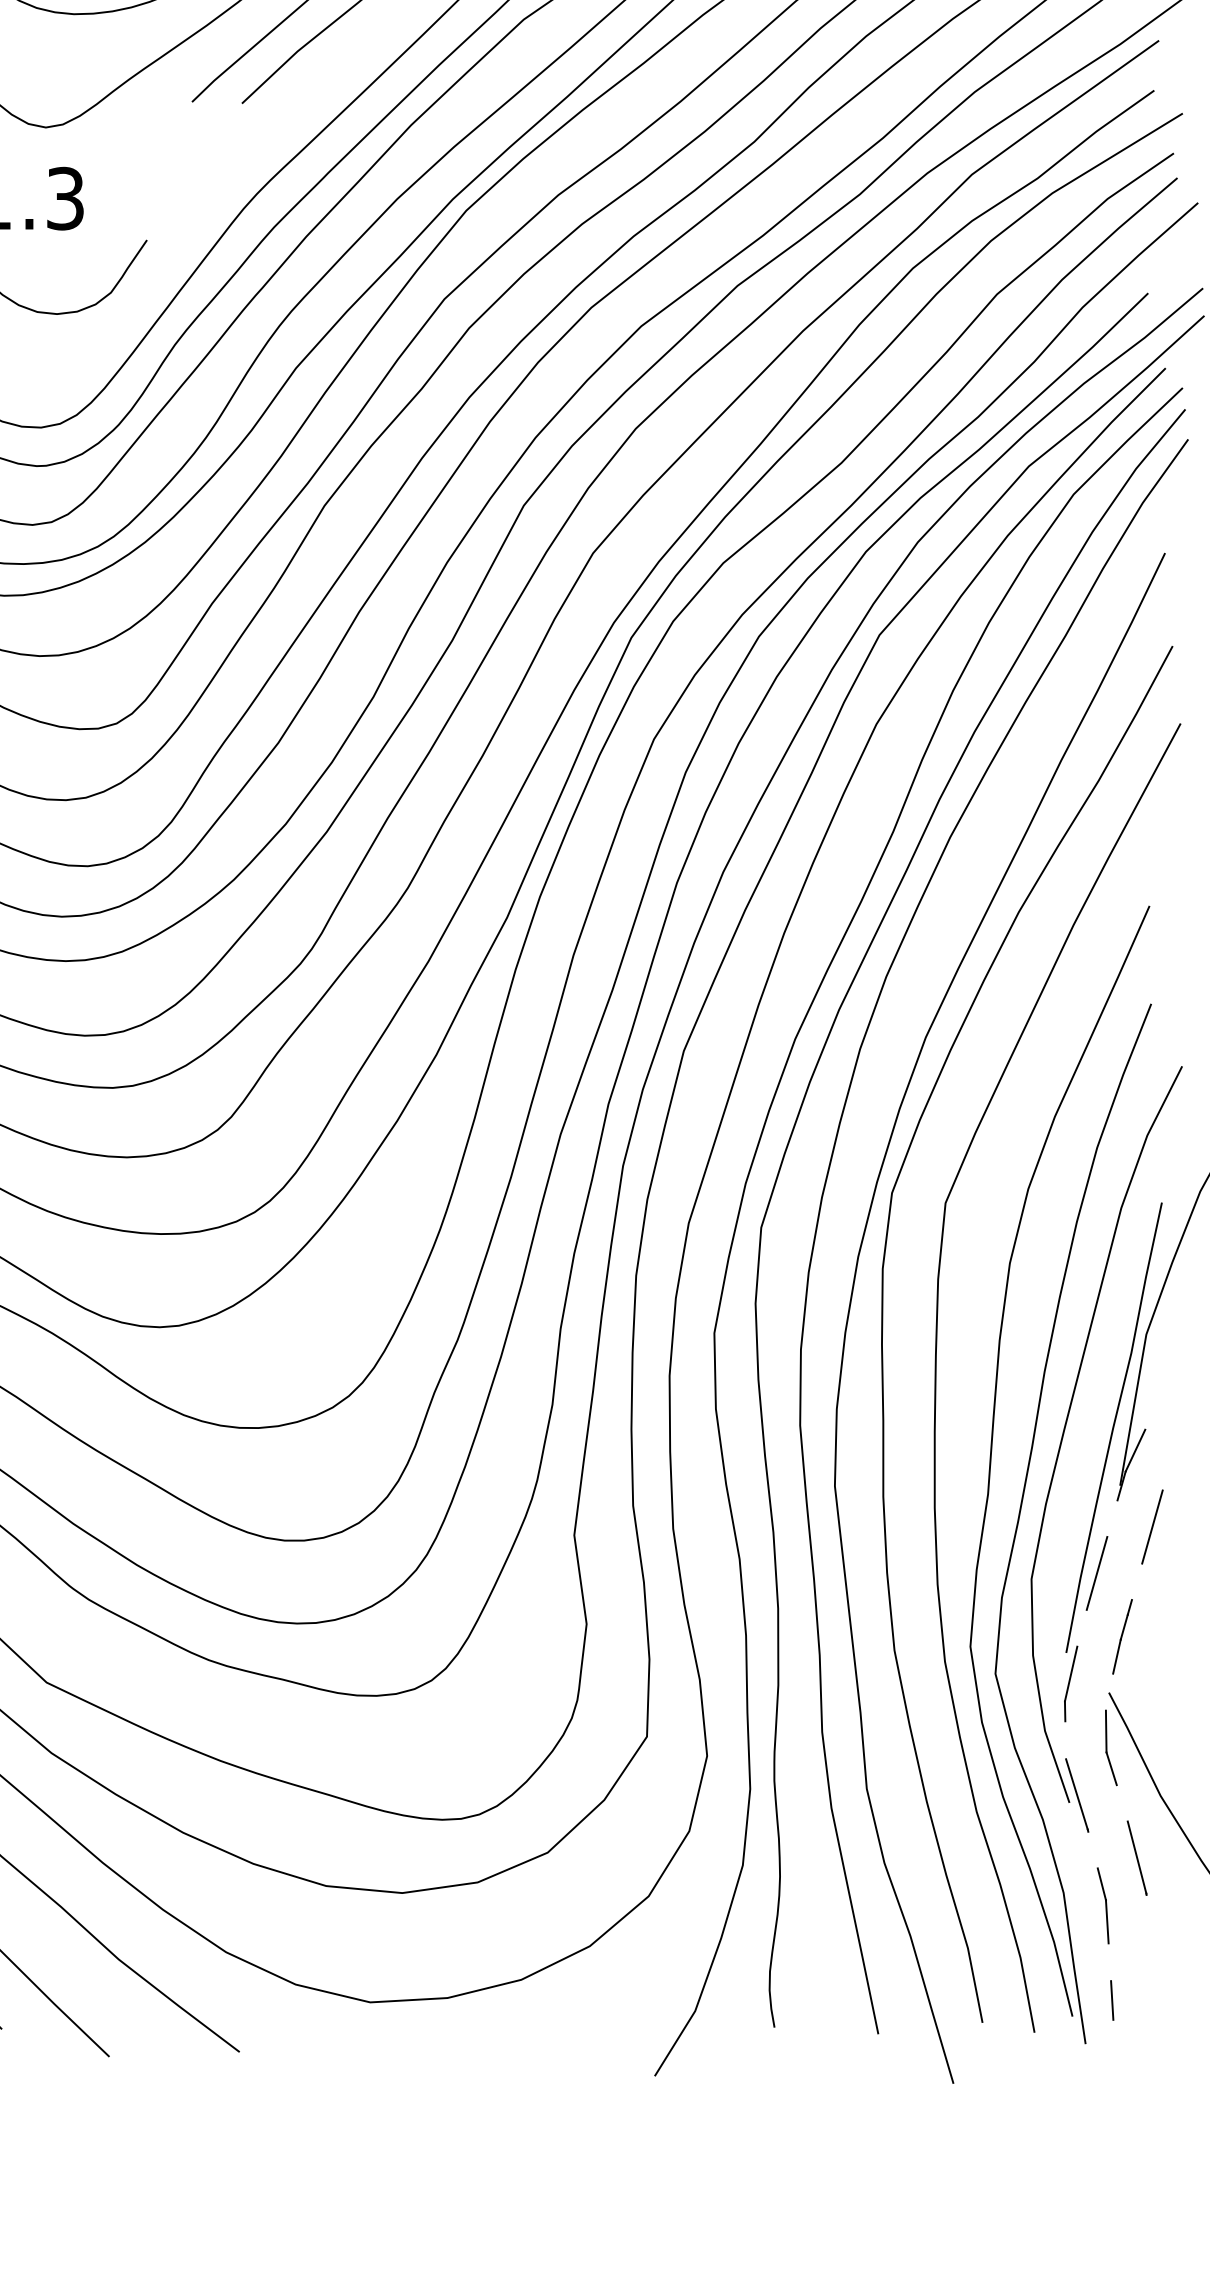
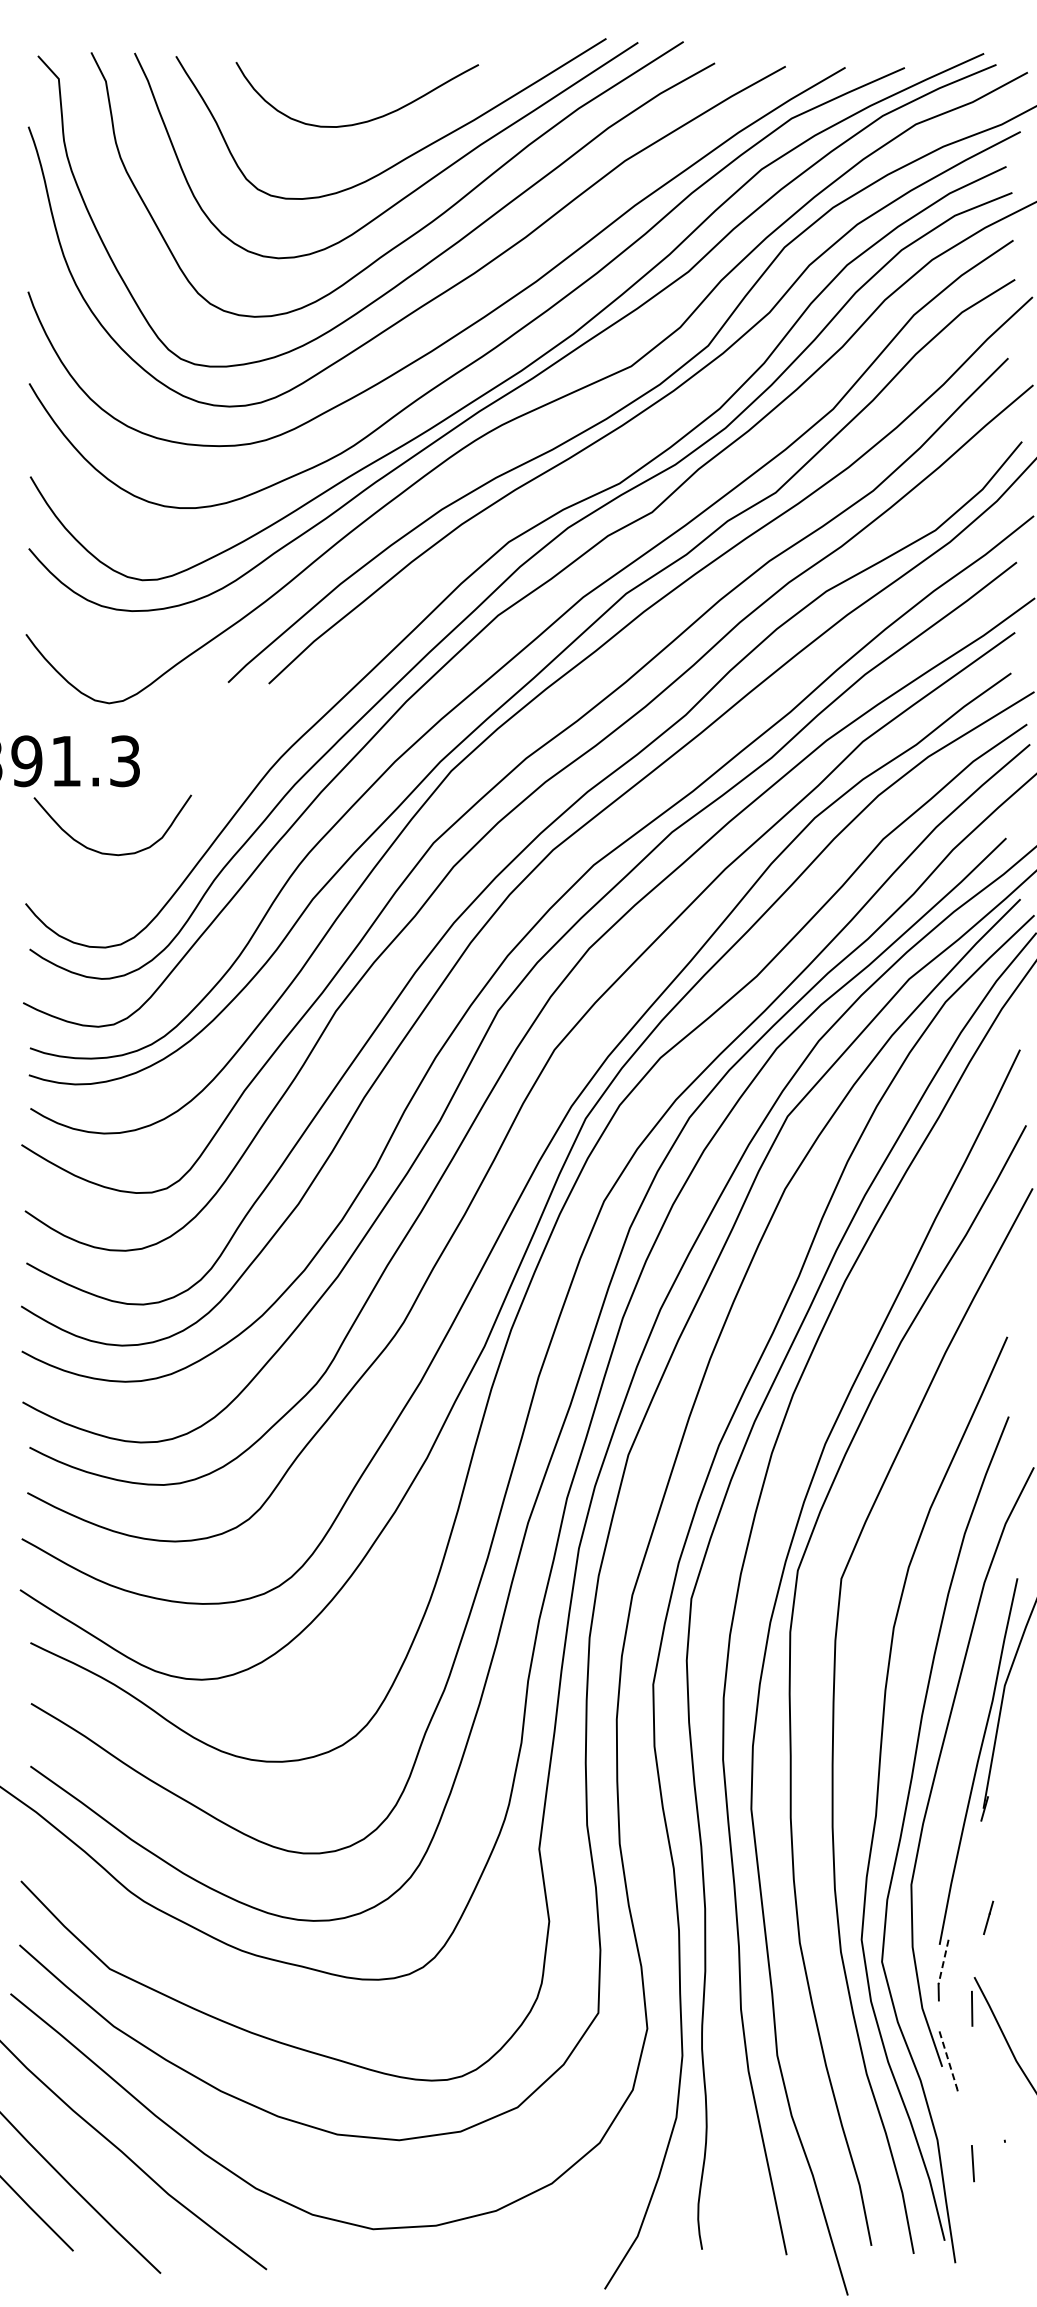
line: (1134, 1451) -> (995, 1780), removed
line: (1152, 1527) -> (1009, 1842), removed
line: (1096, 1572) -> (964, 1879), removed
line: (1116, 1656) -> (980, 1947), removed
line: (1071, 1674) -> (943, 1962), solid -> dashed
line: (1111, 1768) -> (976, 2038), removed
line: (1077, 1793) -> (948, 2059), solid -> dashed
line: (1136, 1857) -> (996, 2111), removed
line: (1101, 1884) -> (968, 2133), removed
line: (1111, 2000) -> (976, 2227), removed

